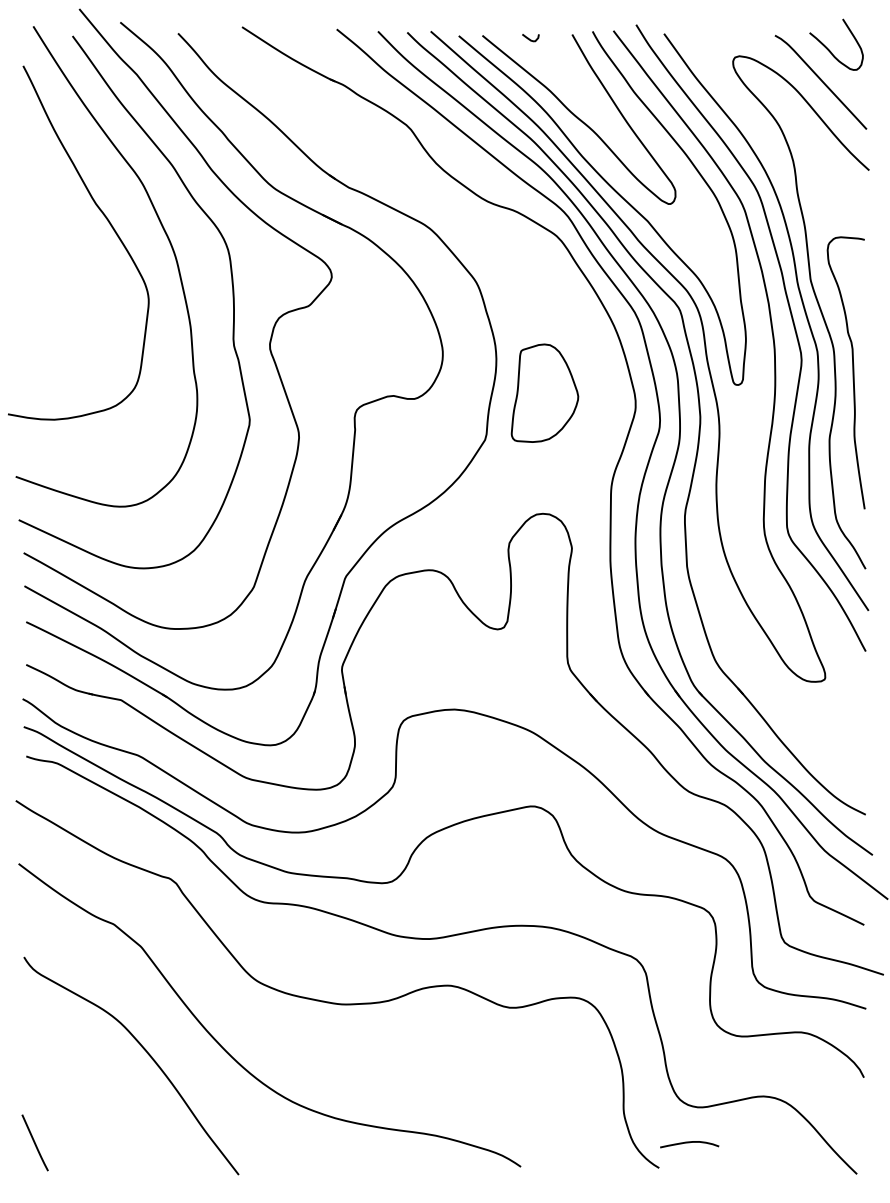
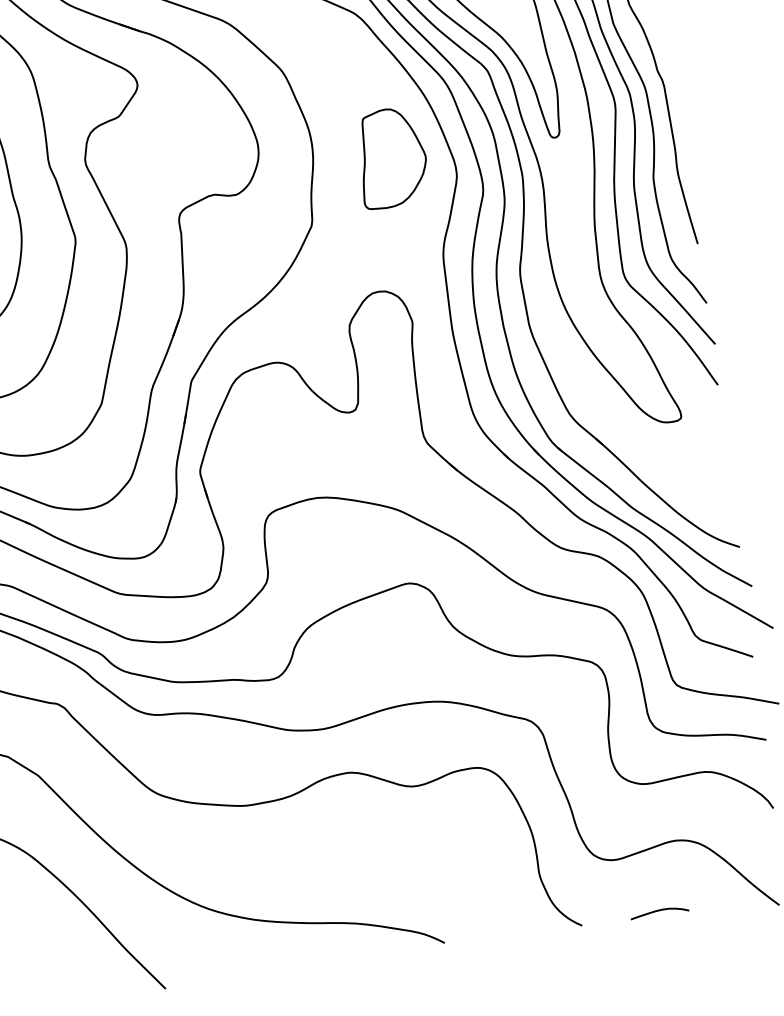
part: (544, 392) -> (391, 157), moved
curve: (689, 1143) -> (659, 911), moved

